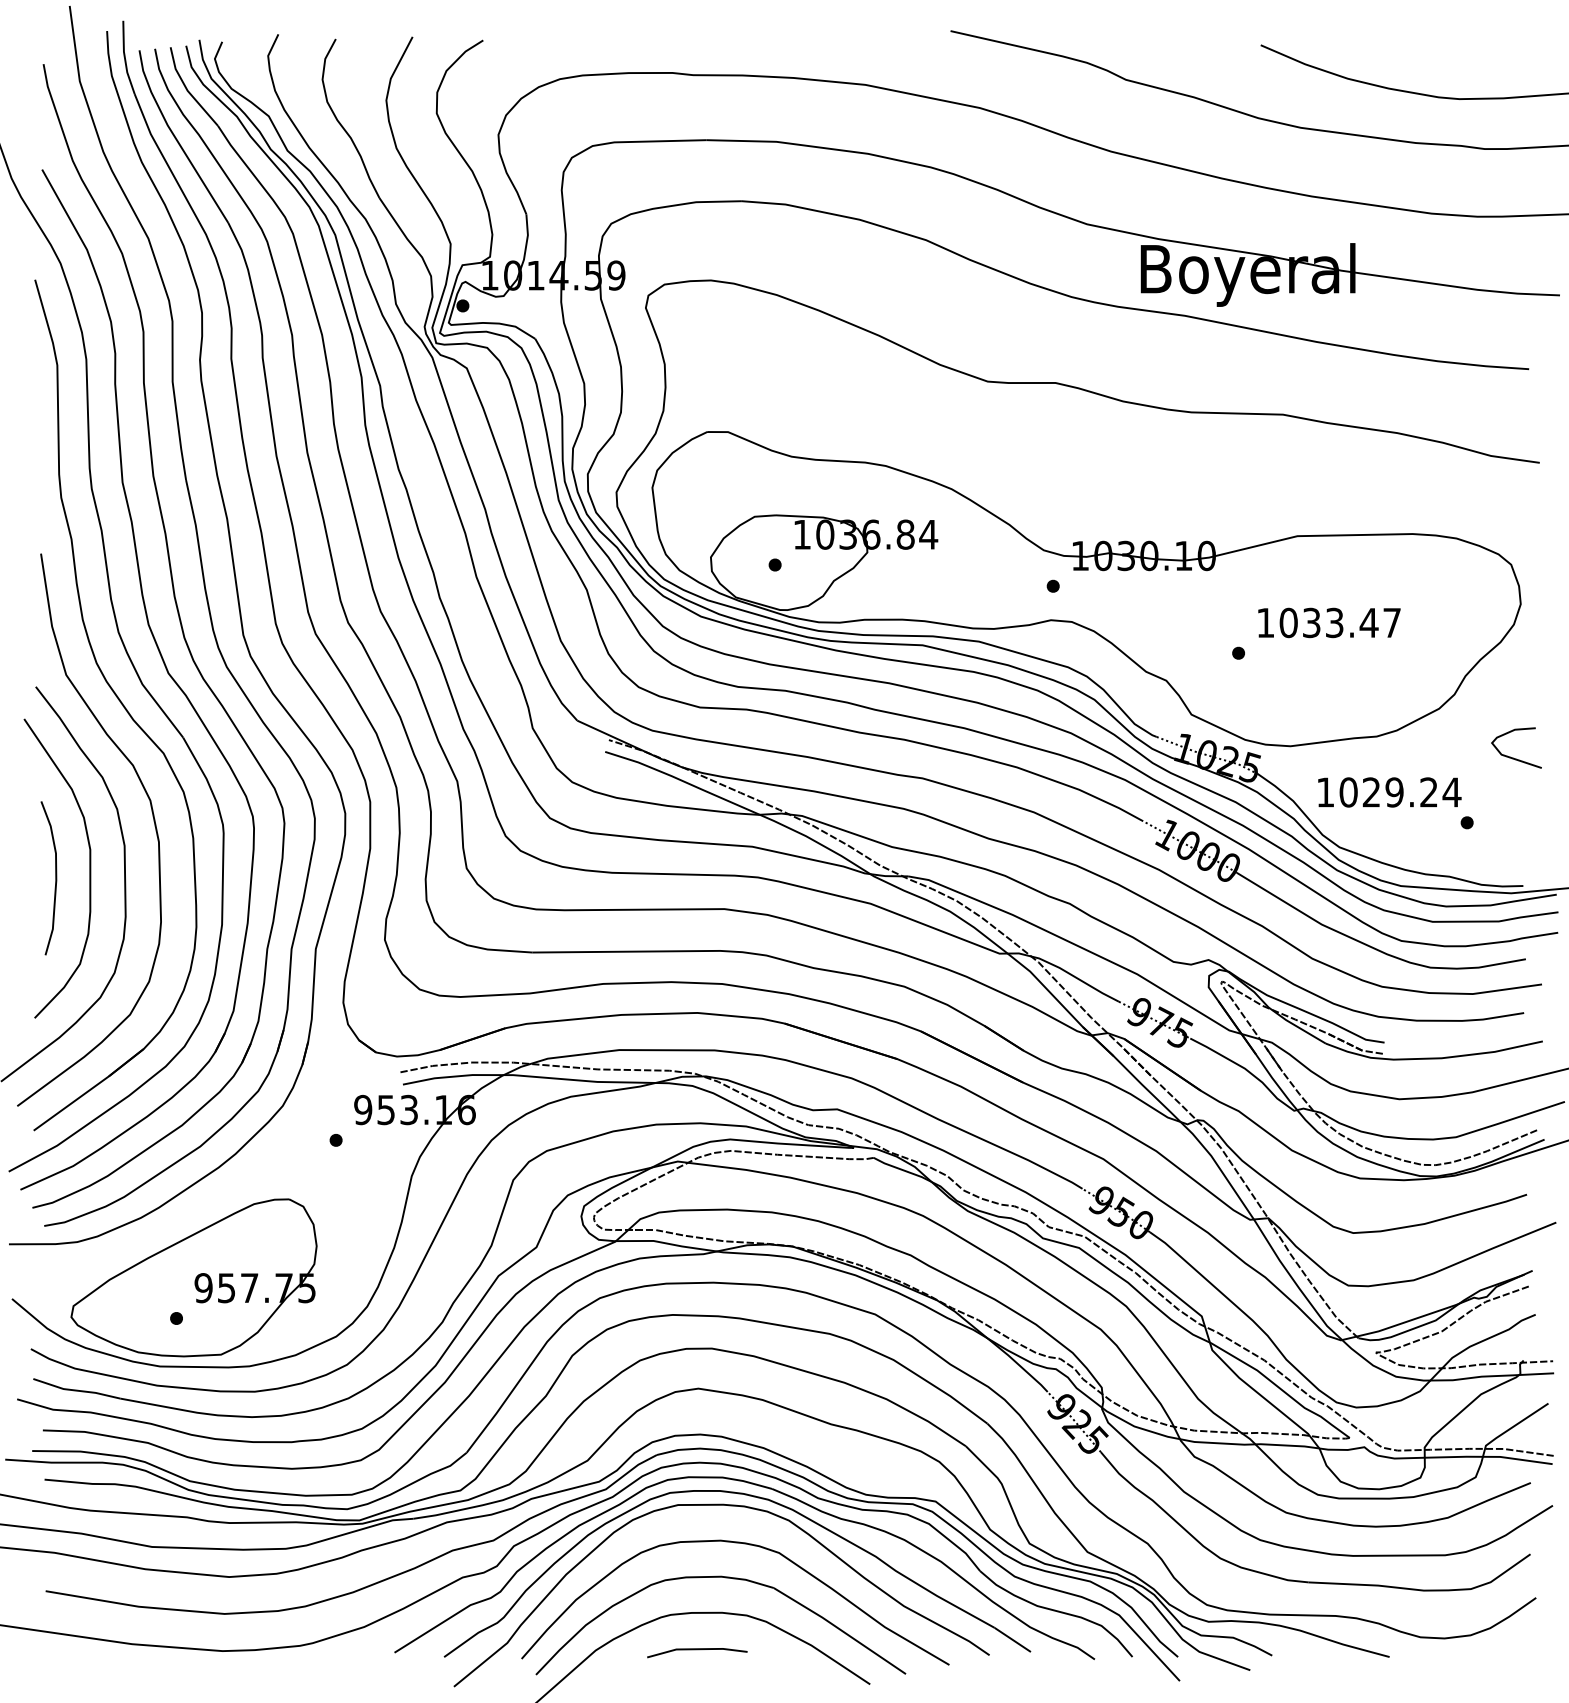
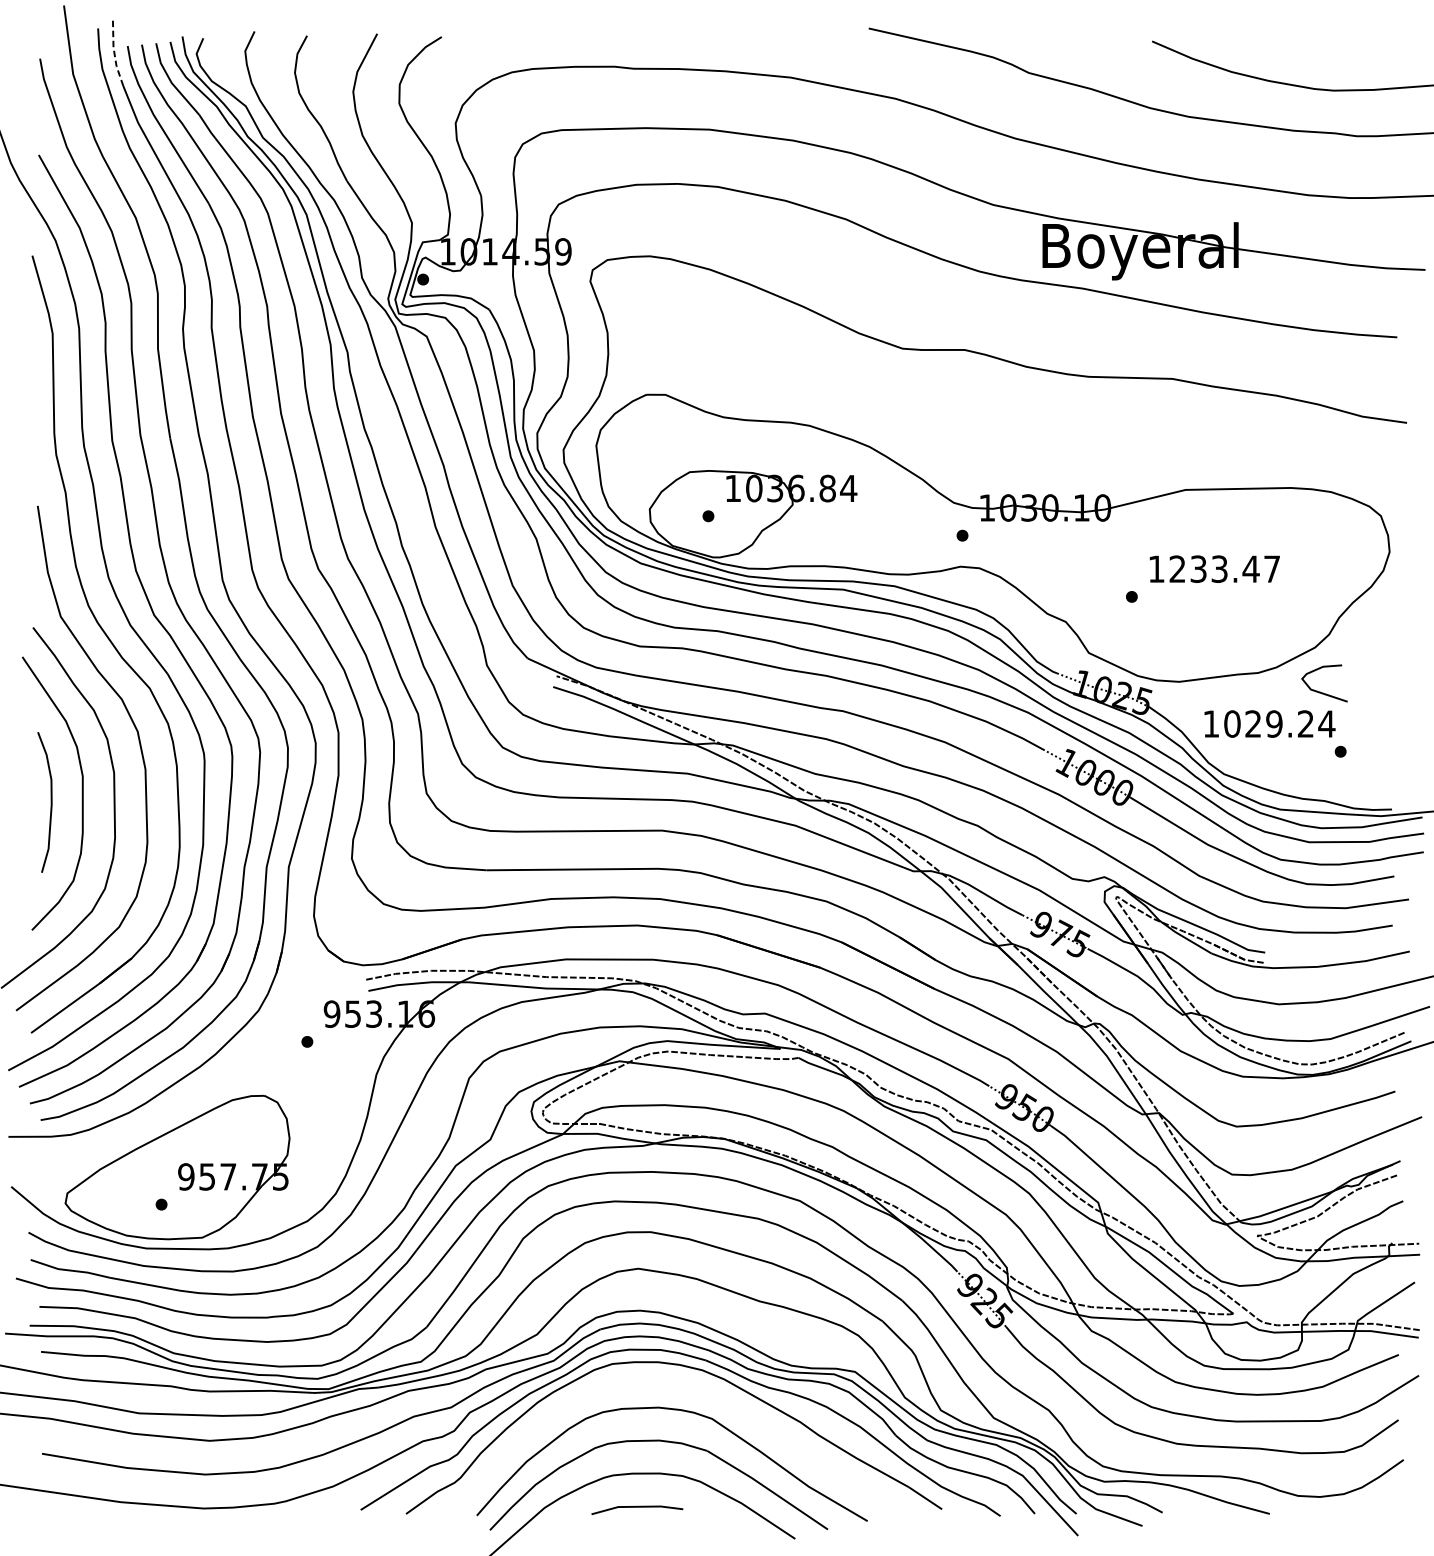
line: (124, 57) -> (114, 52), solid -> dashed
text: (1288, 622) -> (1177, 568), 1033.47 -> 1233.47
curve: (1513, 757) -> (1321, 692), moved
curve: (728, 1506) -> (665, 1376), removed

